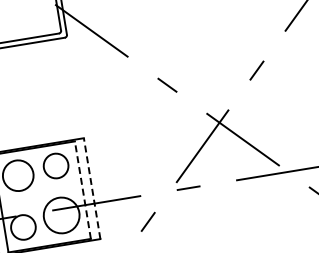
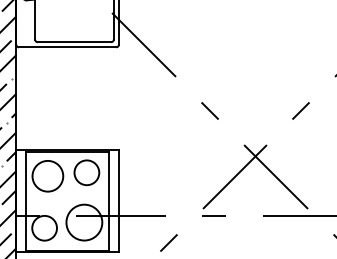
line: (91, 188) -> (118, 200), dashed -> solid
line: (83, 190) -> (109, 201), dashed -> solid

